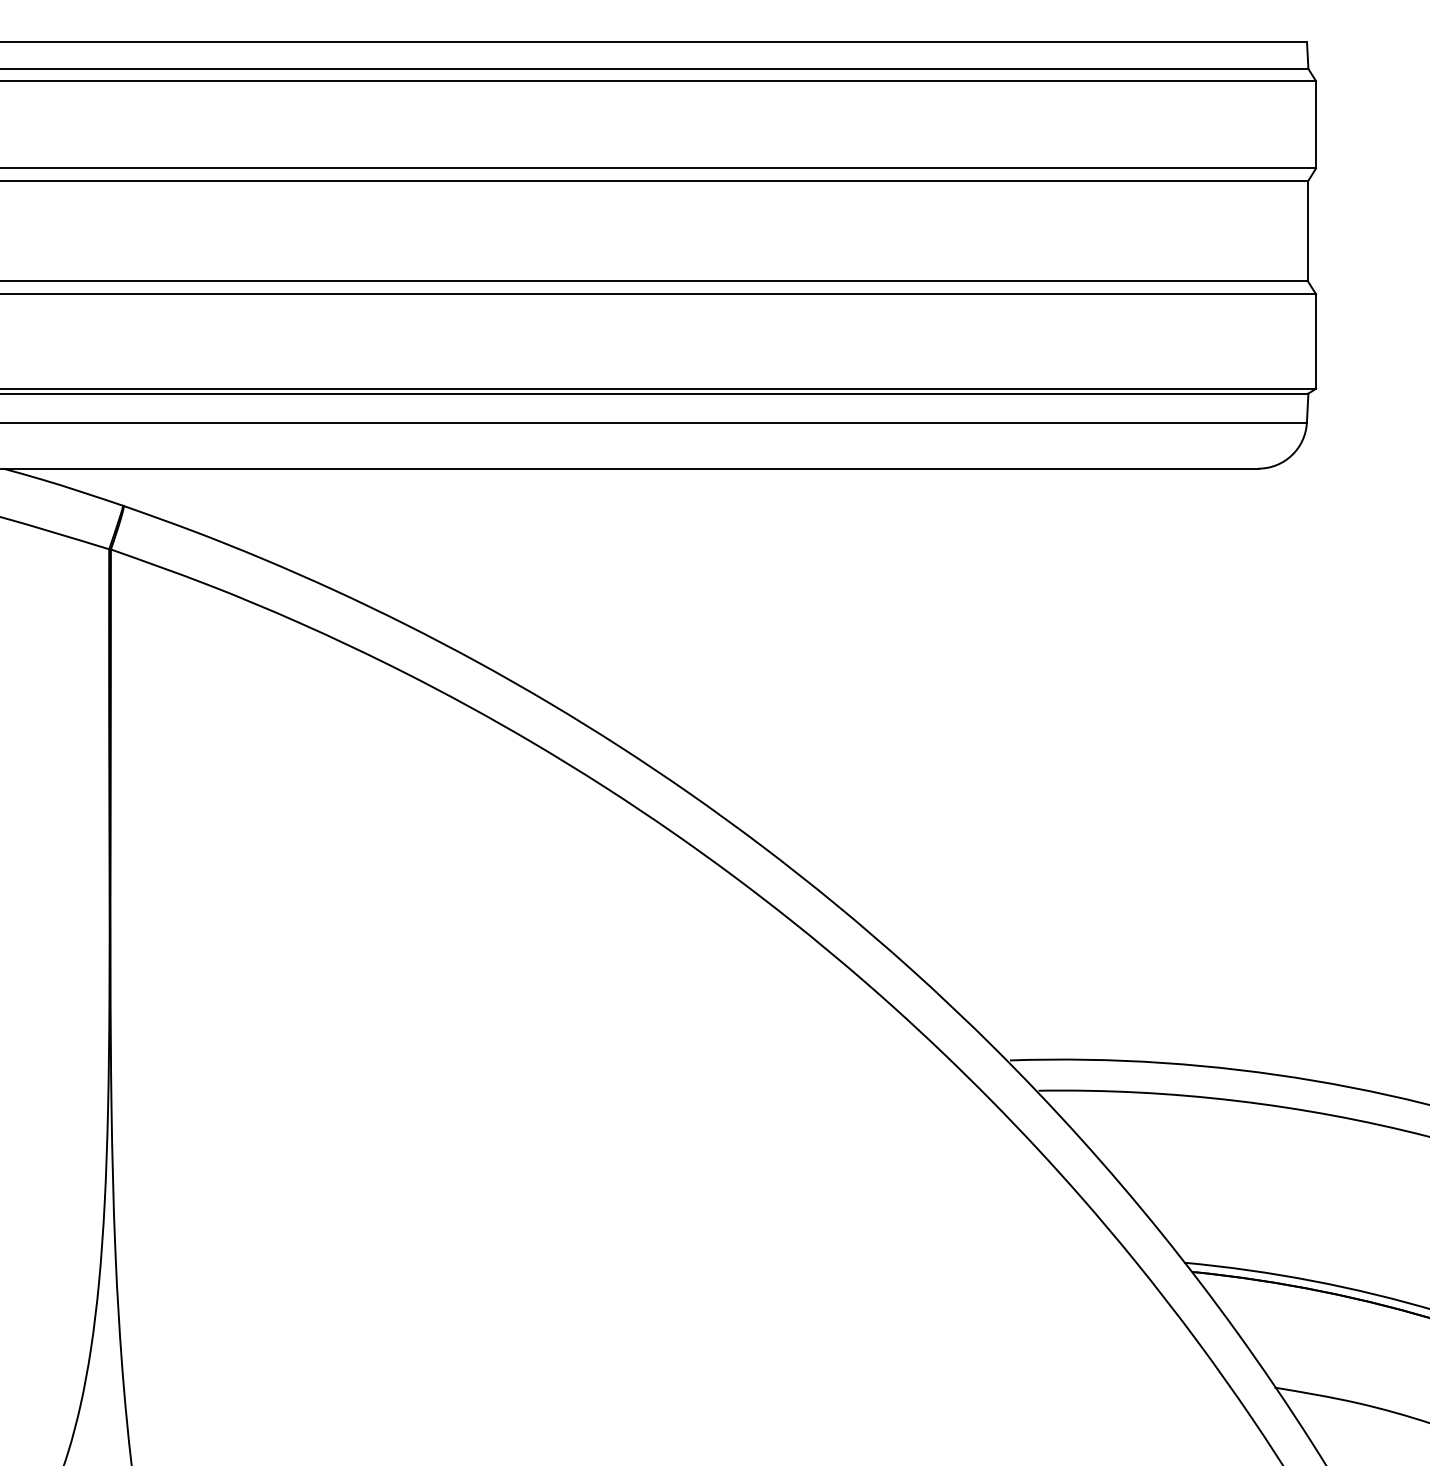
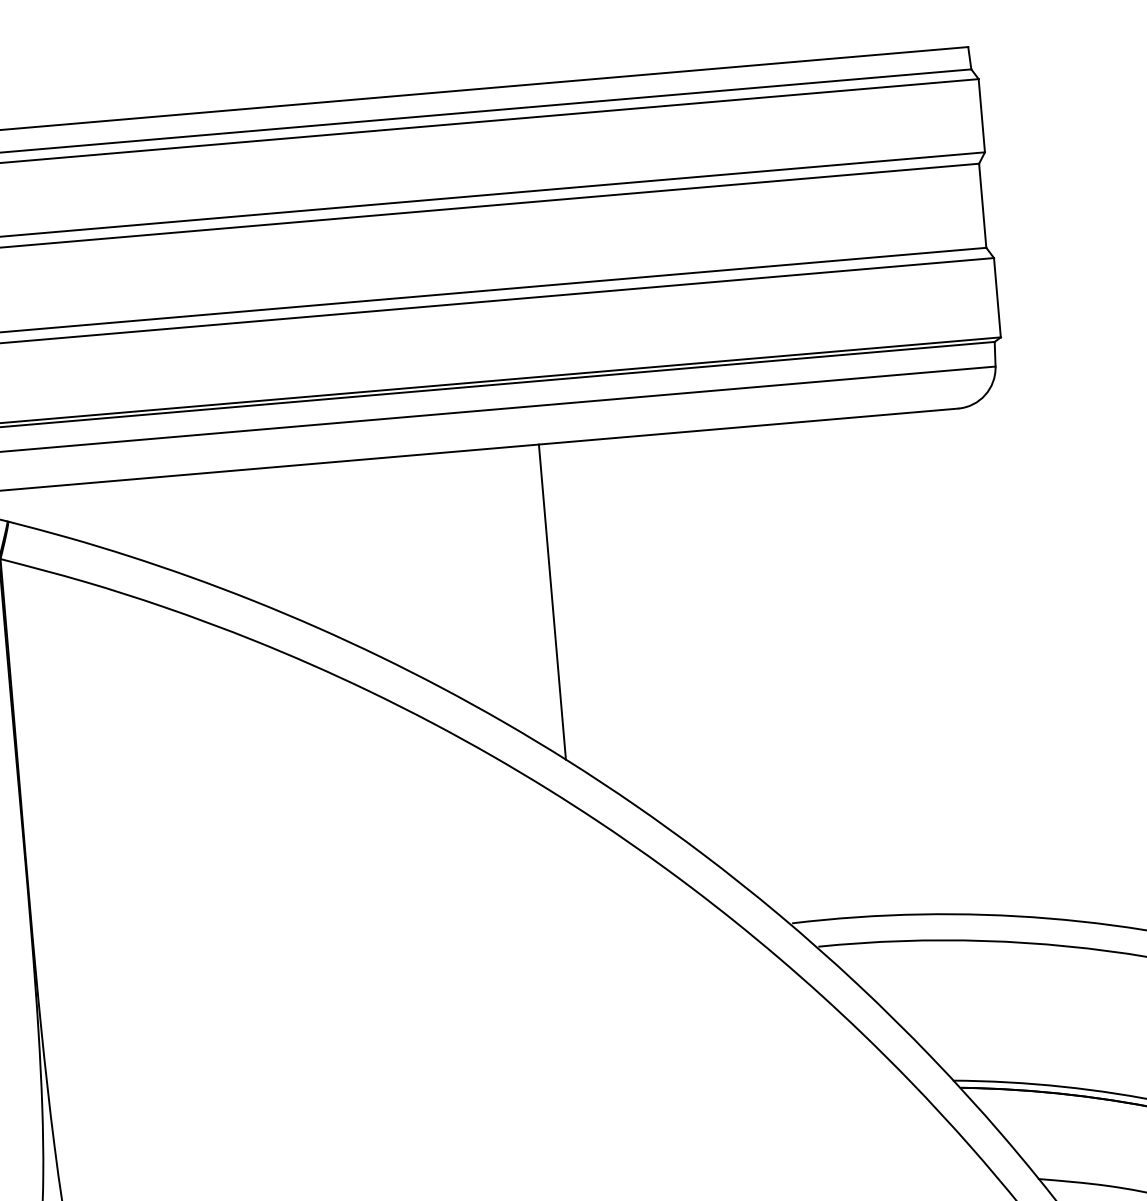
line: (759, 655) -> (552, 601), added

